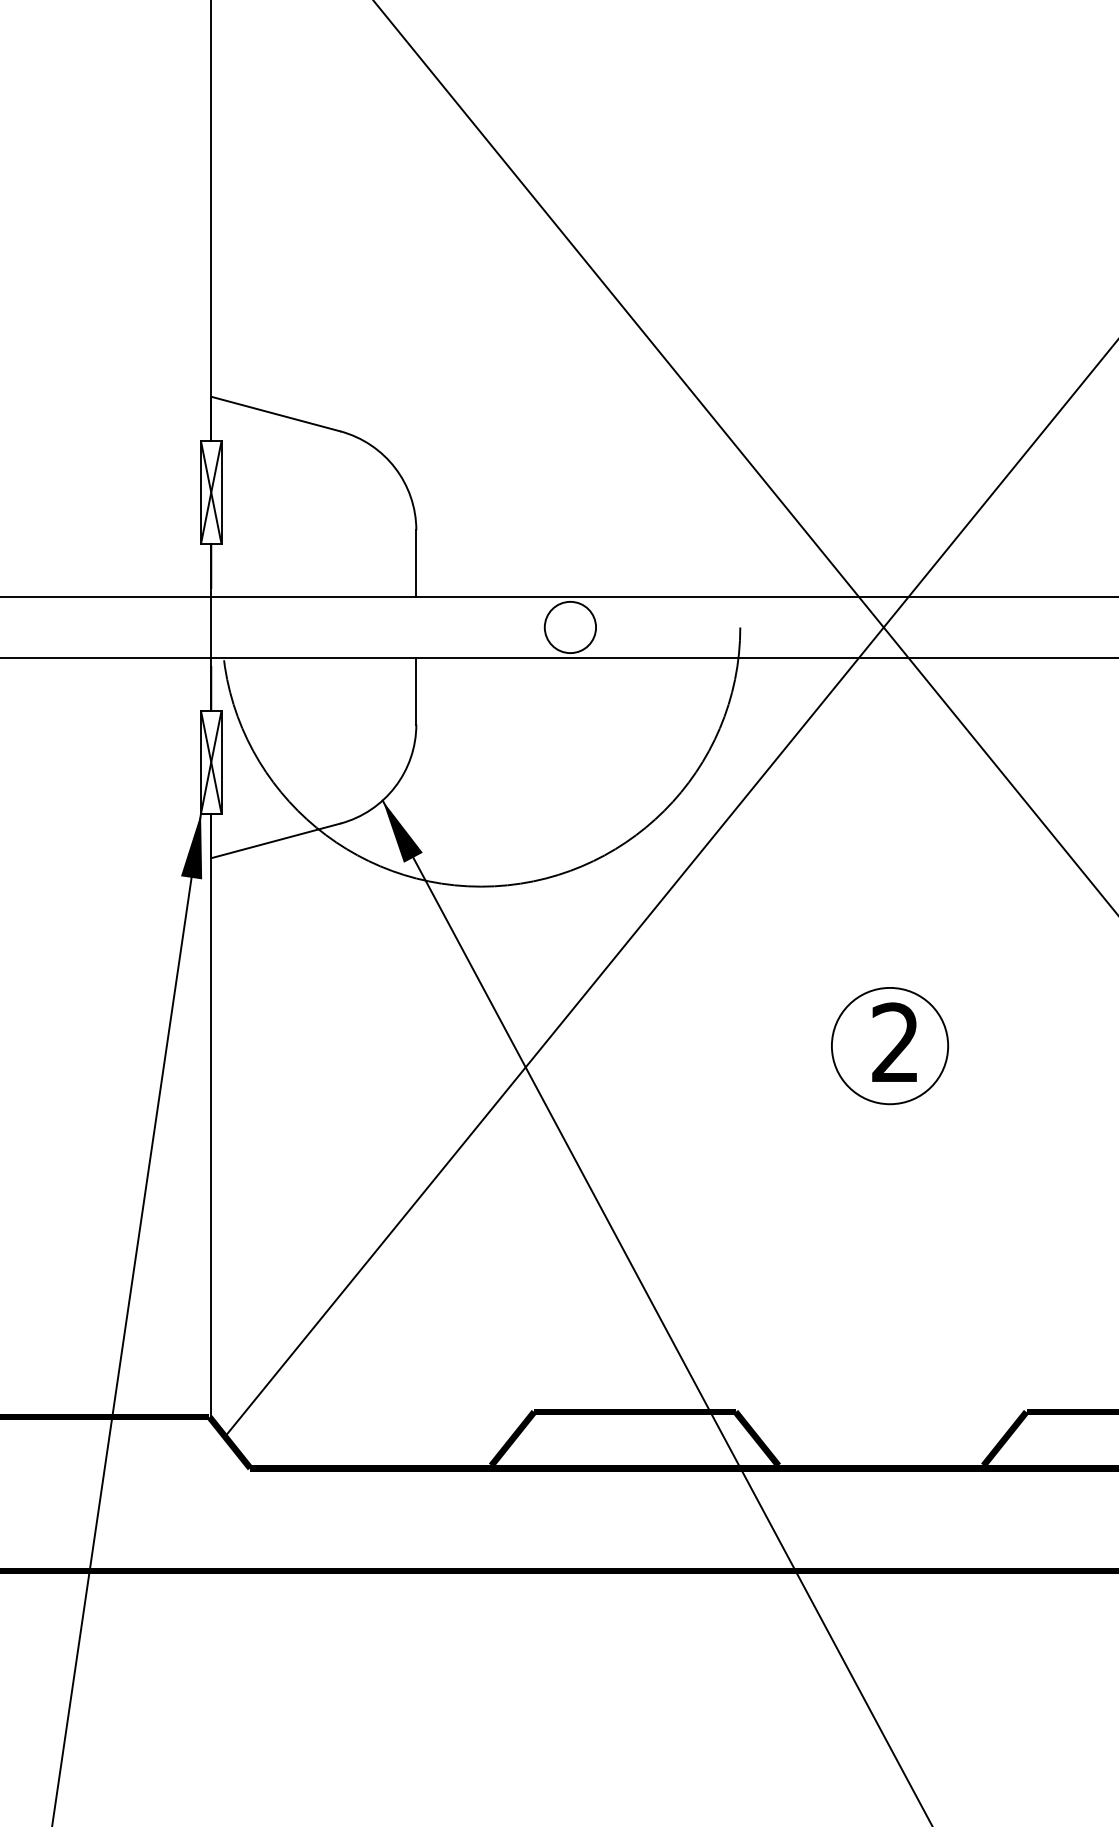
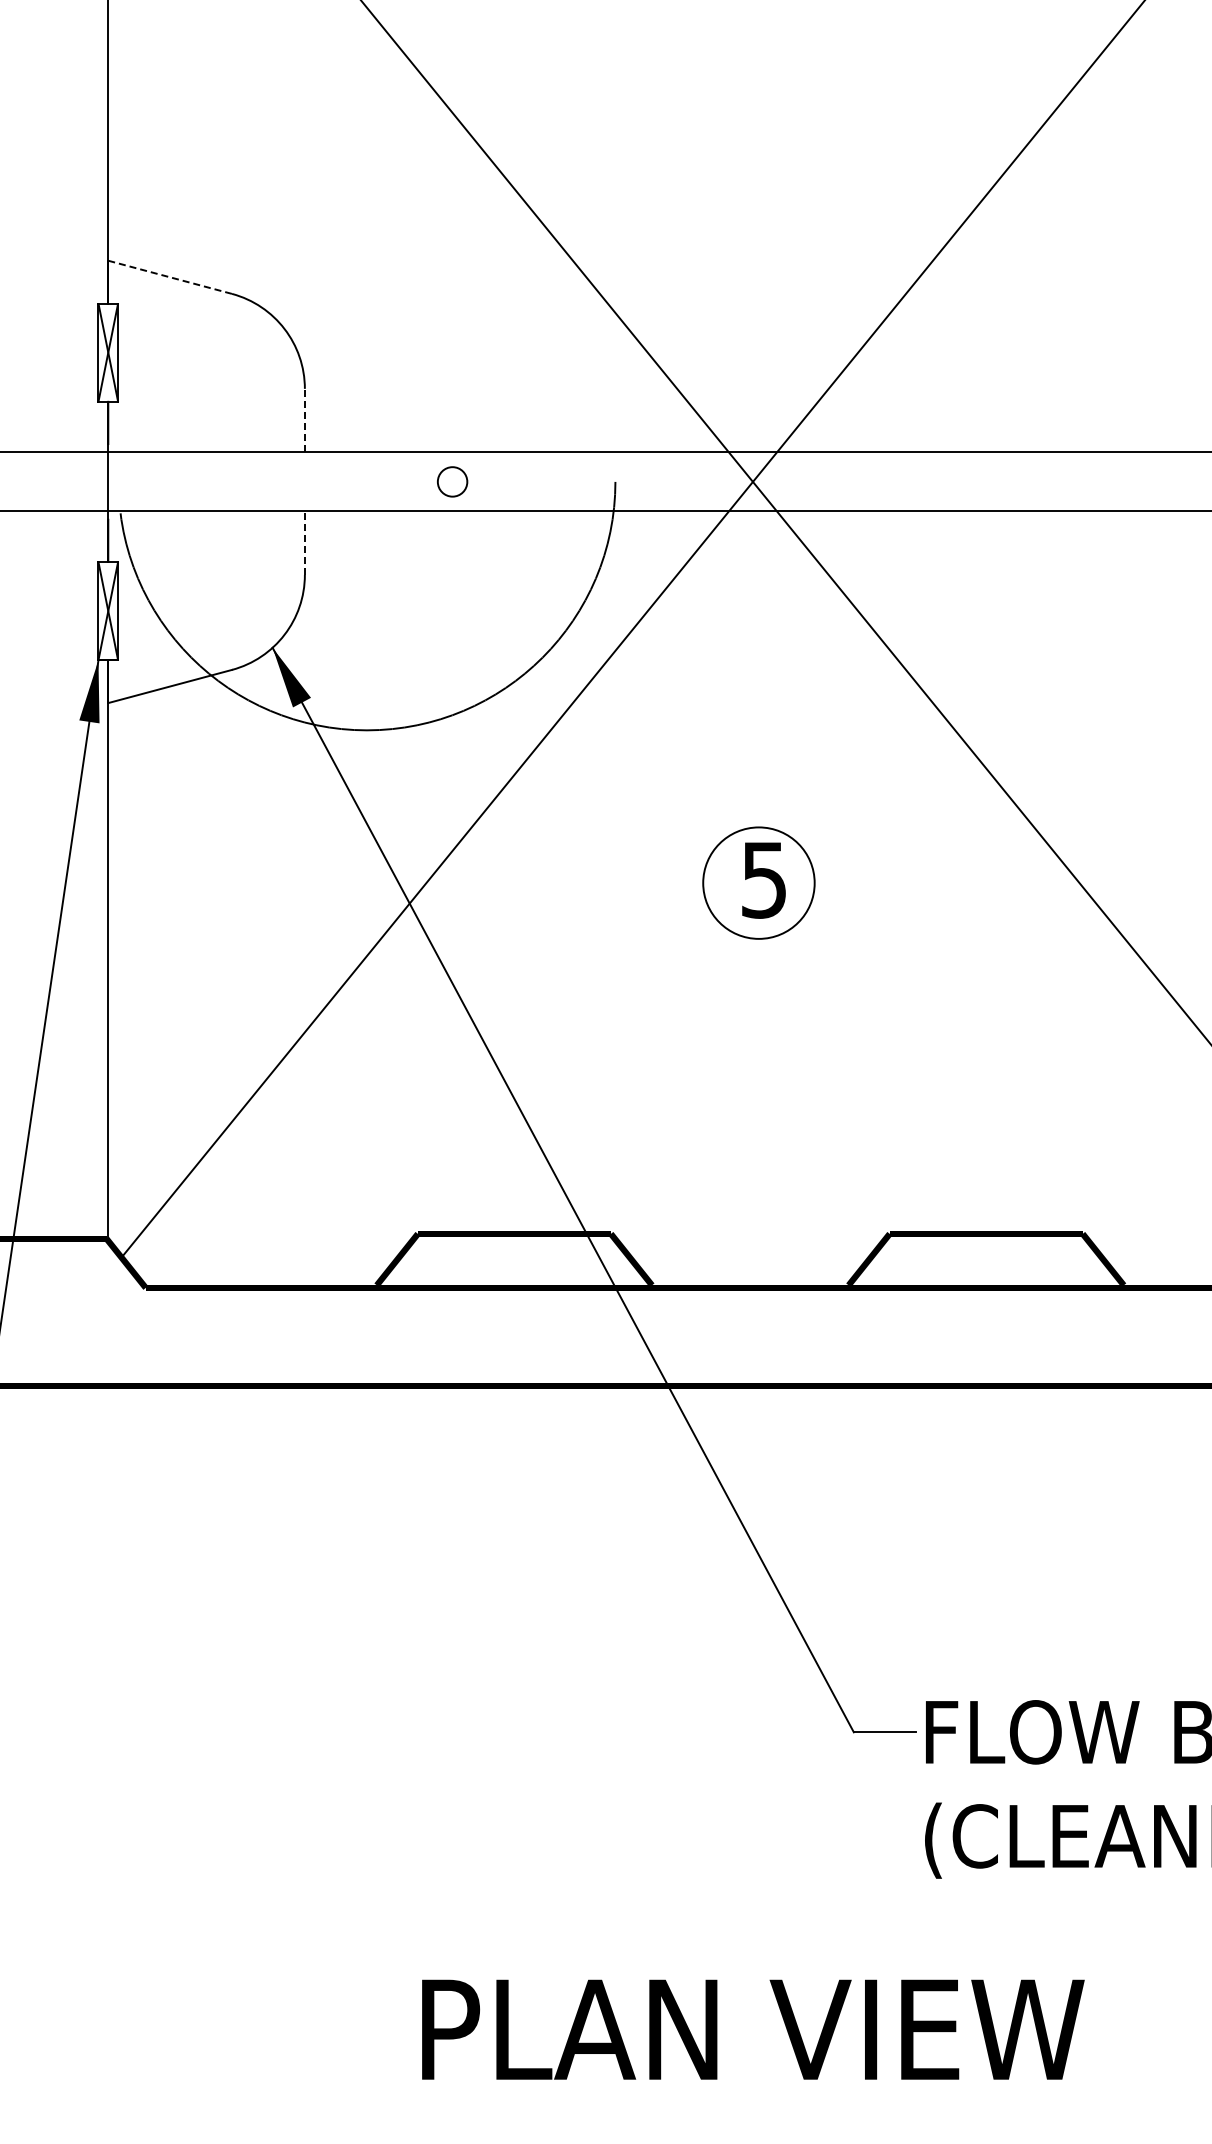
line: (276, 414) -> (170, 277), solid -> dashed
line: (415, 563) -> (304, 420), solid -> dashed
circle: (570, 627) -> (452, 481), size x0.6
line: (415, 691) -> (304, 543), solid -> dashed
text: (894, 1042) -> (763, 879), 2 -> 5

